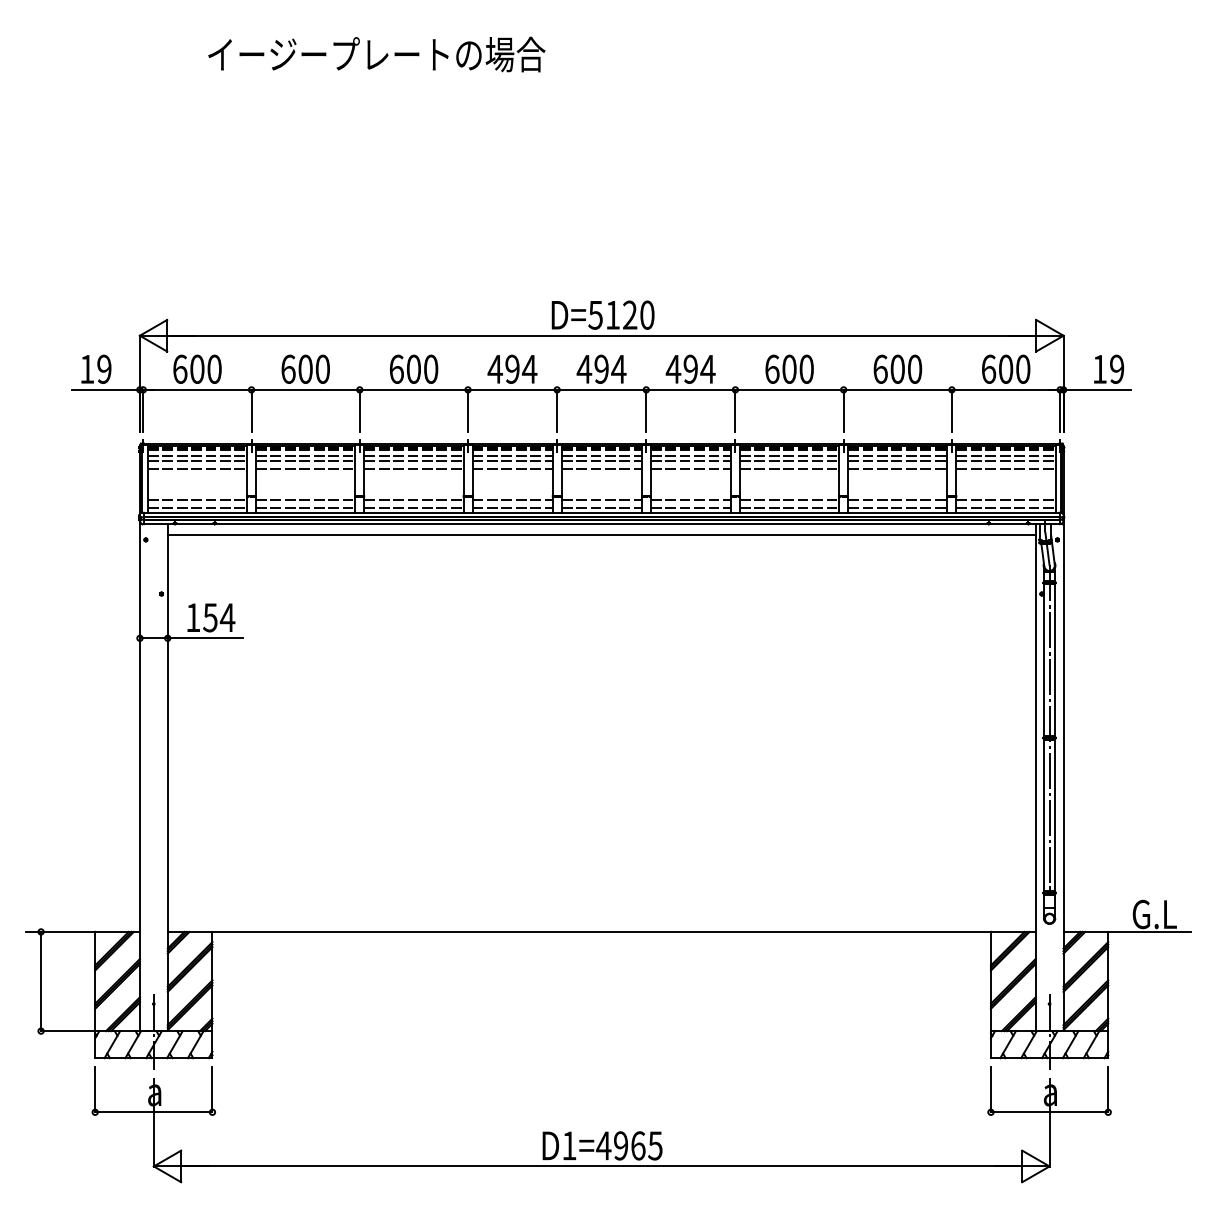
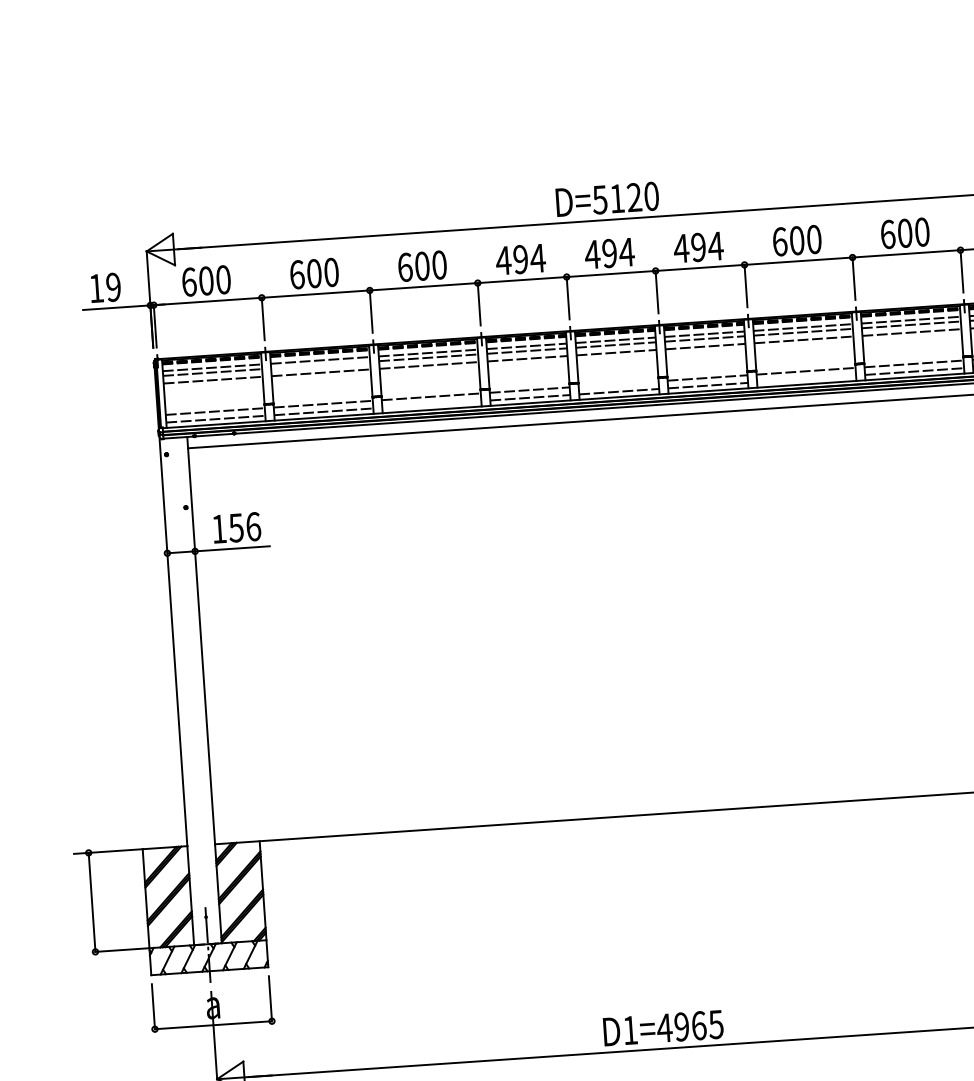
line: (305, 461) -> (320, 365), removed
line: (601, 500) -> (618, 384), removed
line: (413, 507) -> (431, 404), removed
line: (789, 507) -> (806, 378), removed
text: (227, 617) -> (253, 526), 154 -> 156

